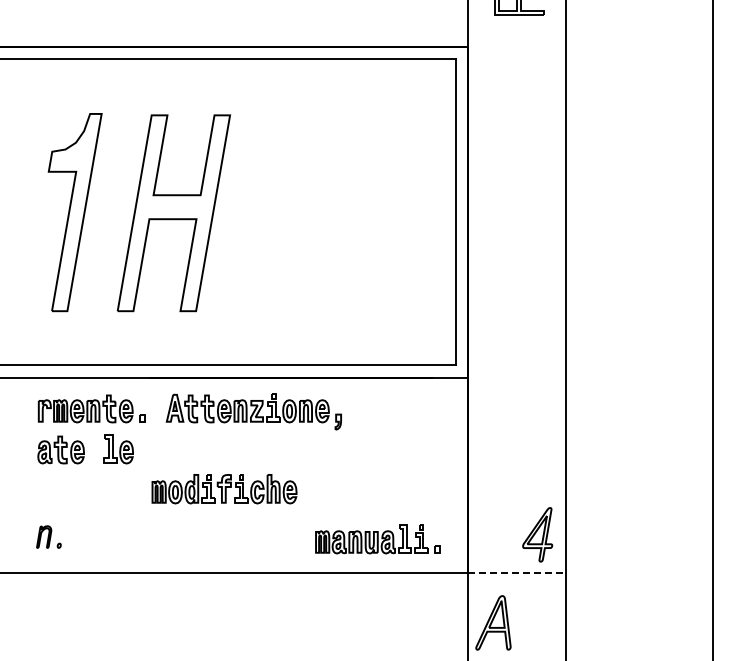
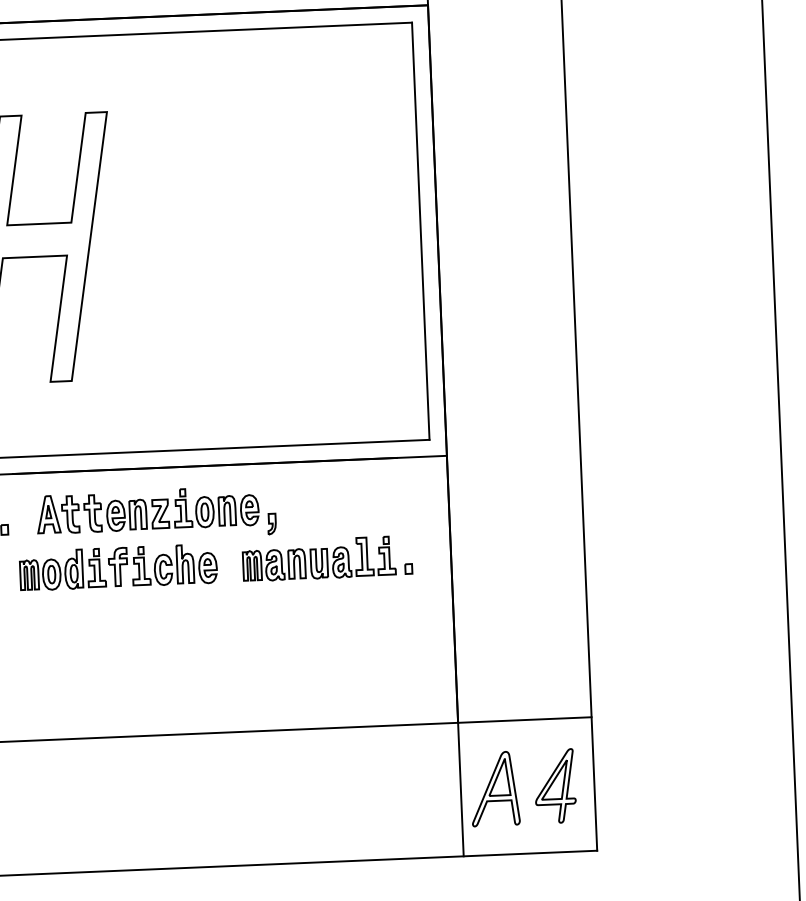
part: (224, 489) -> (118, 567), moved
part: (537, 534) -> (555, 785), moved
part: (377, 539) -> (327, 559), moved
line: (517, 573) -> (524, 720), dashed -> solid

